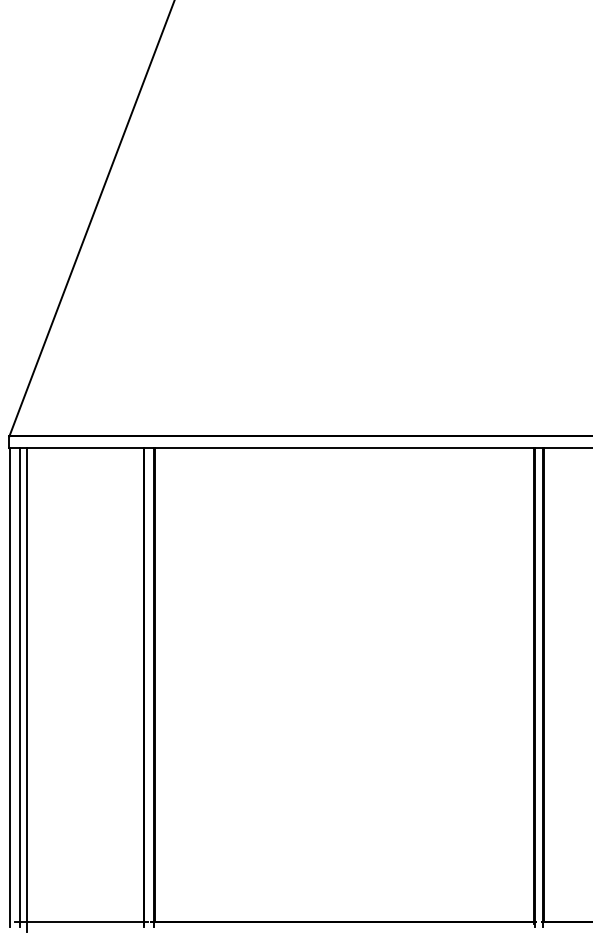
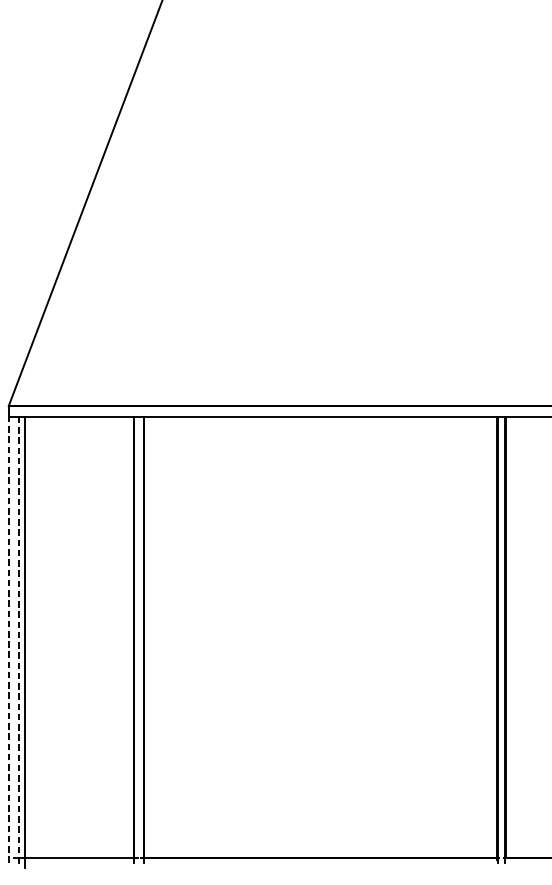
line: (20, 684) -> (19, 637), solid -> dashed
line: (10, 687) -> (9, 639), solid -> dashed

